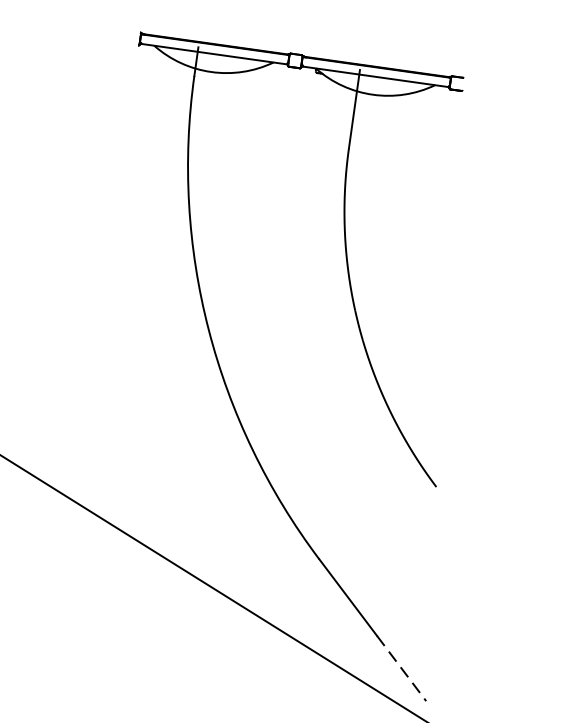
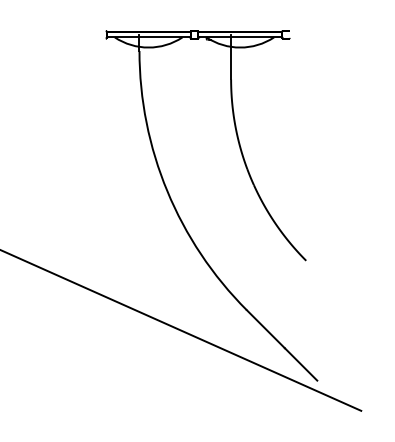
line: (402, 668) -> (301, 364), dashed -> solid

